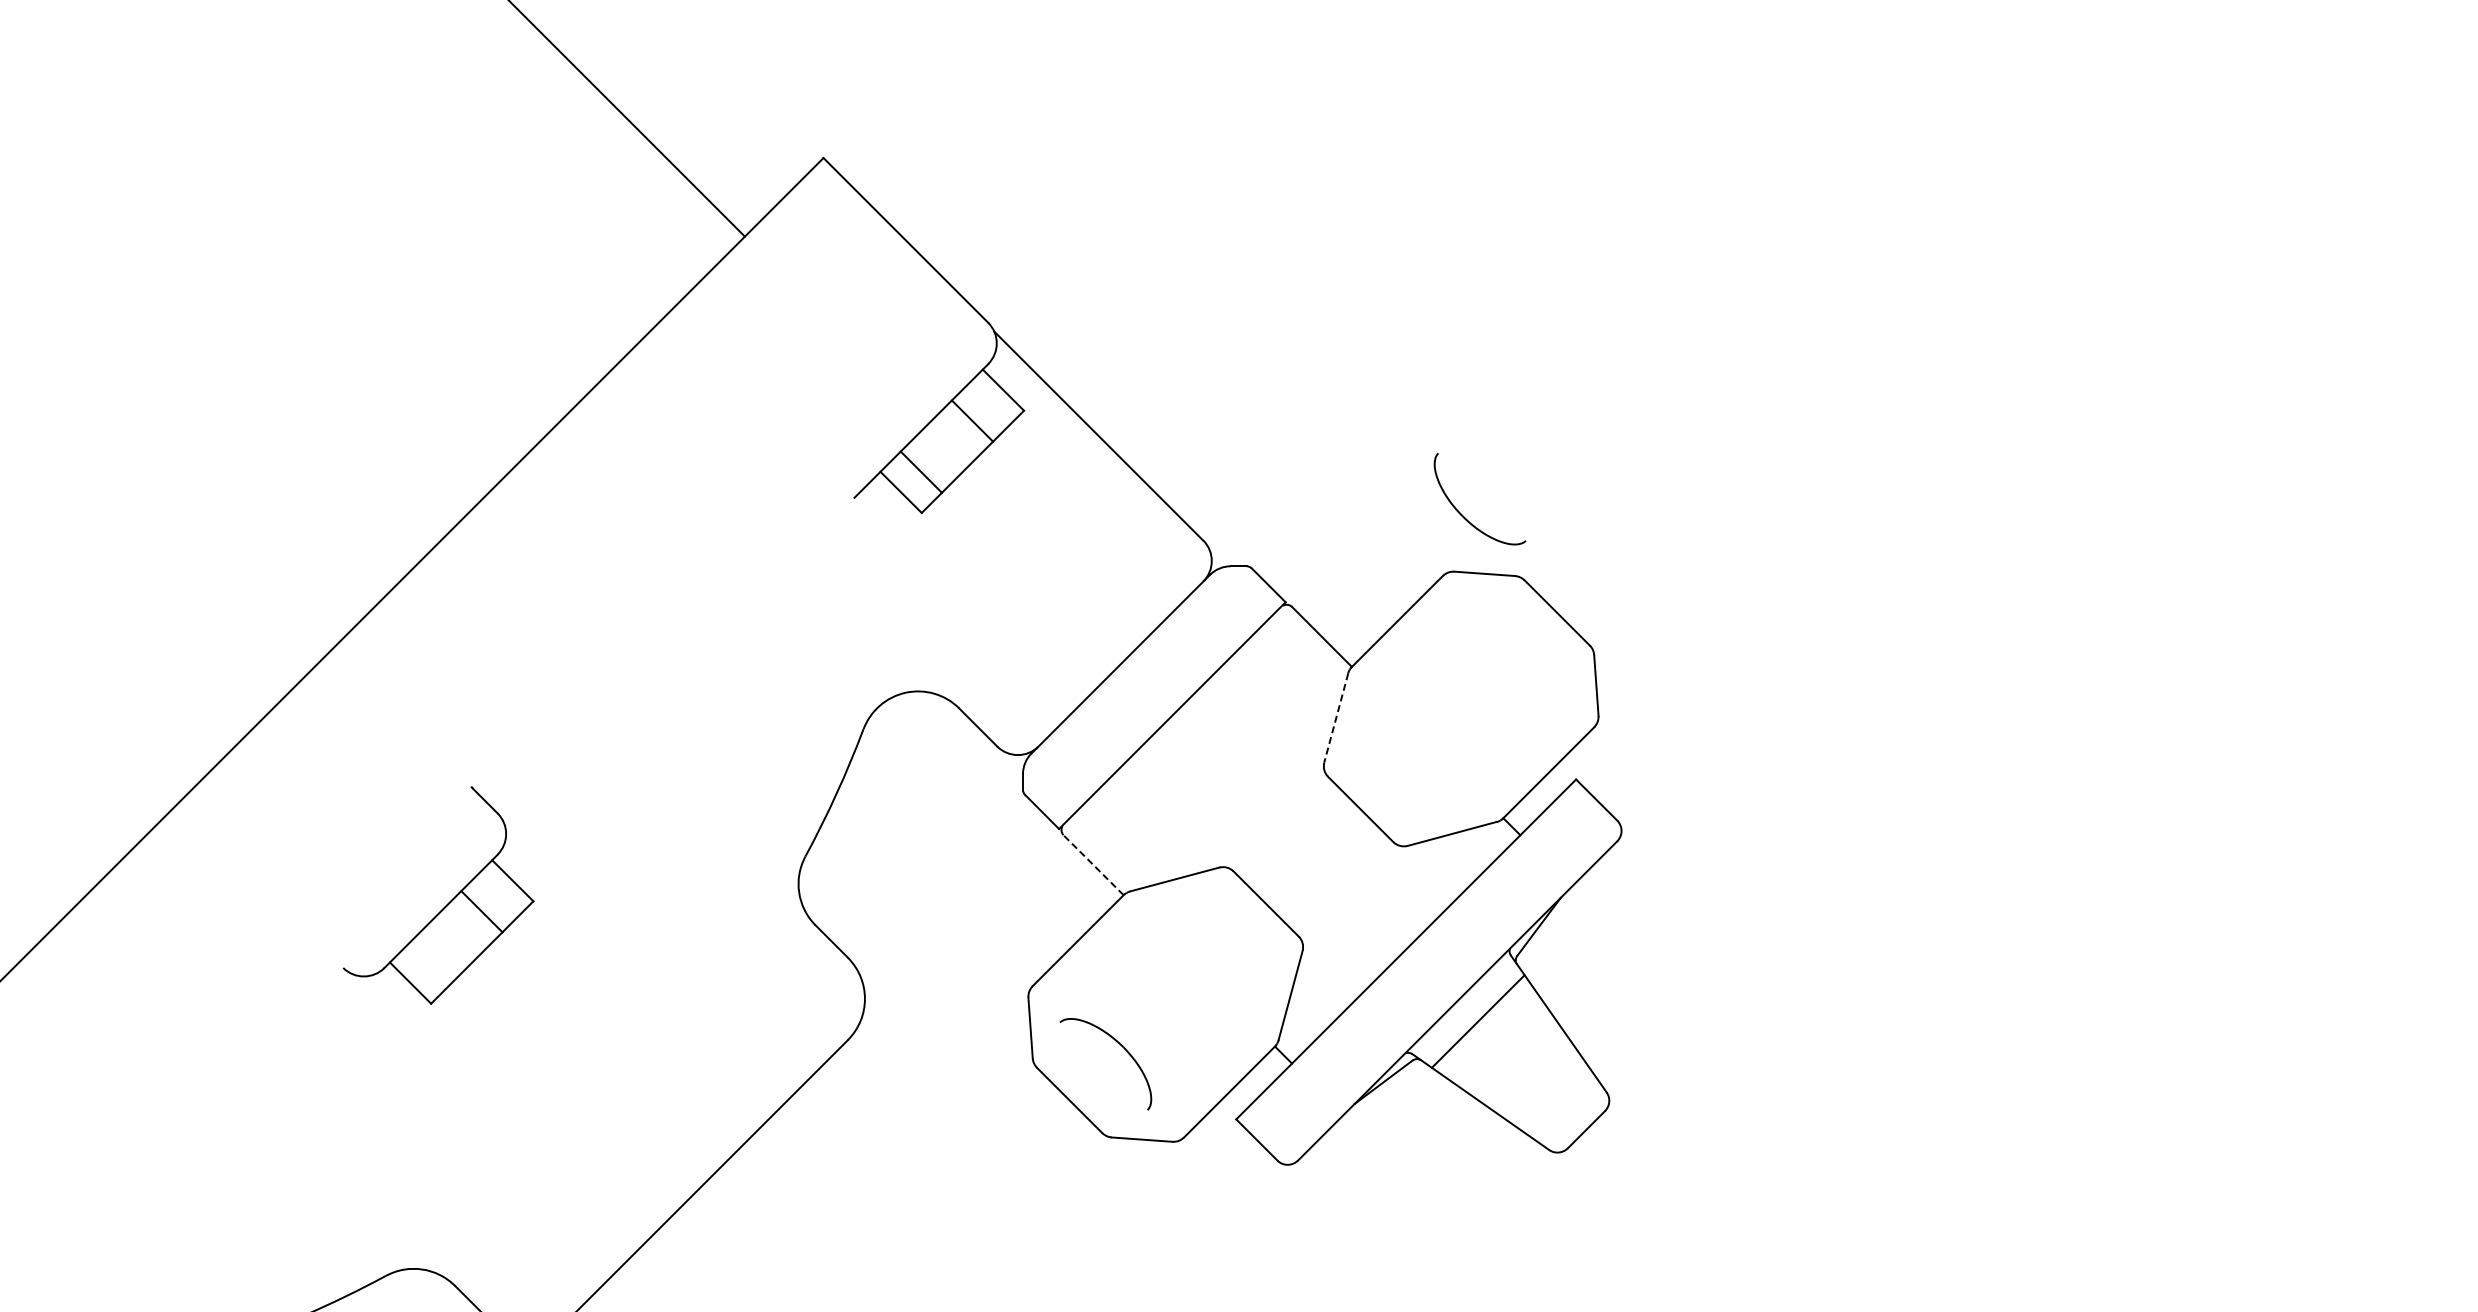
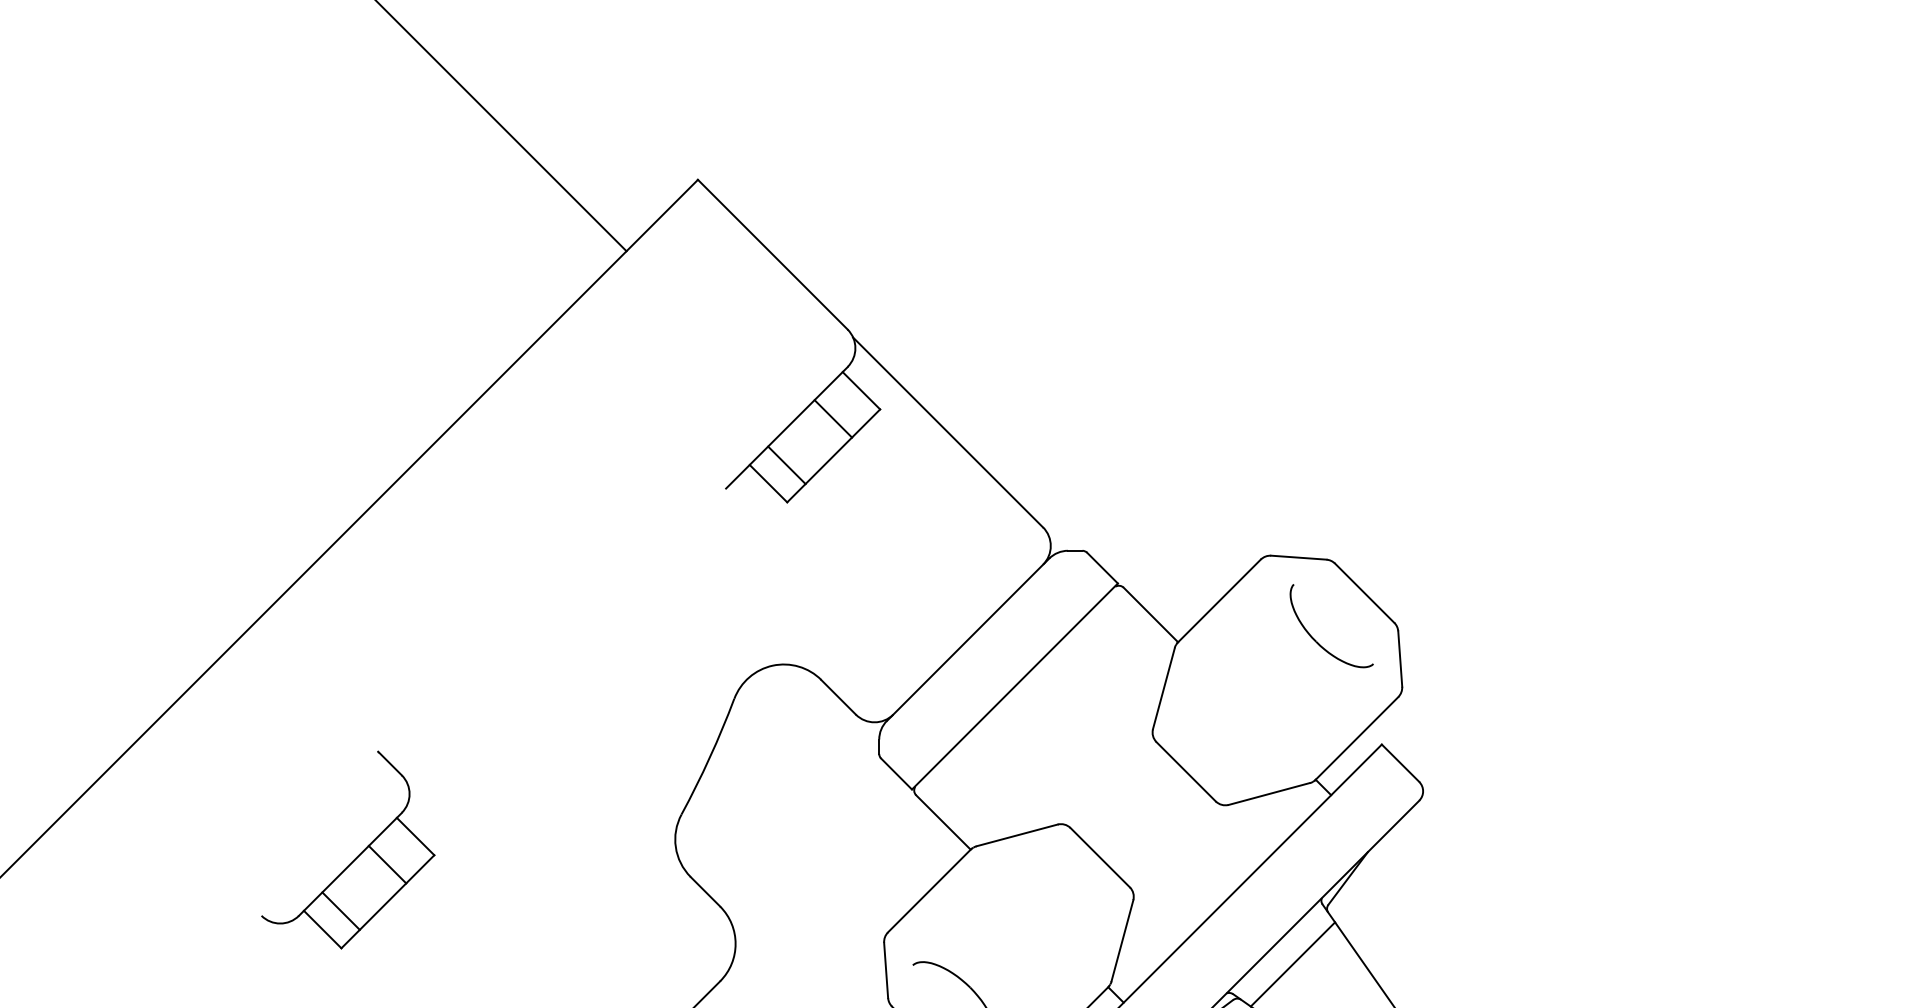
part: (1462, 514) -> (1315, 640), moved
line: (1336, 718) -> (1164, 689), dashed -> solid
line: (1093, 864) -> (943, 821), dashed -> solid
line: (430, 962) -> (340, 910), added

